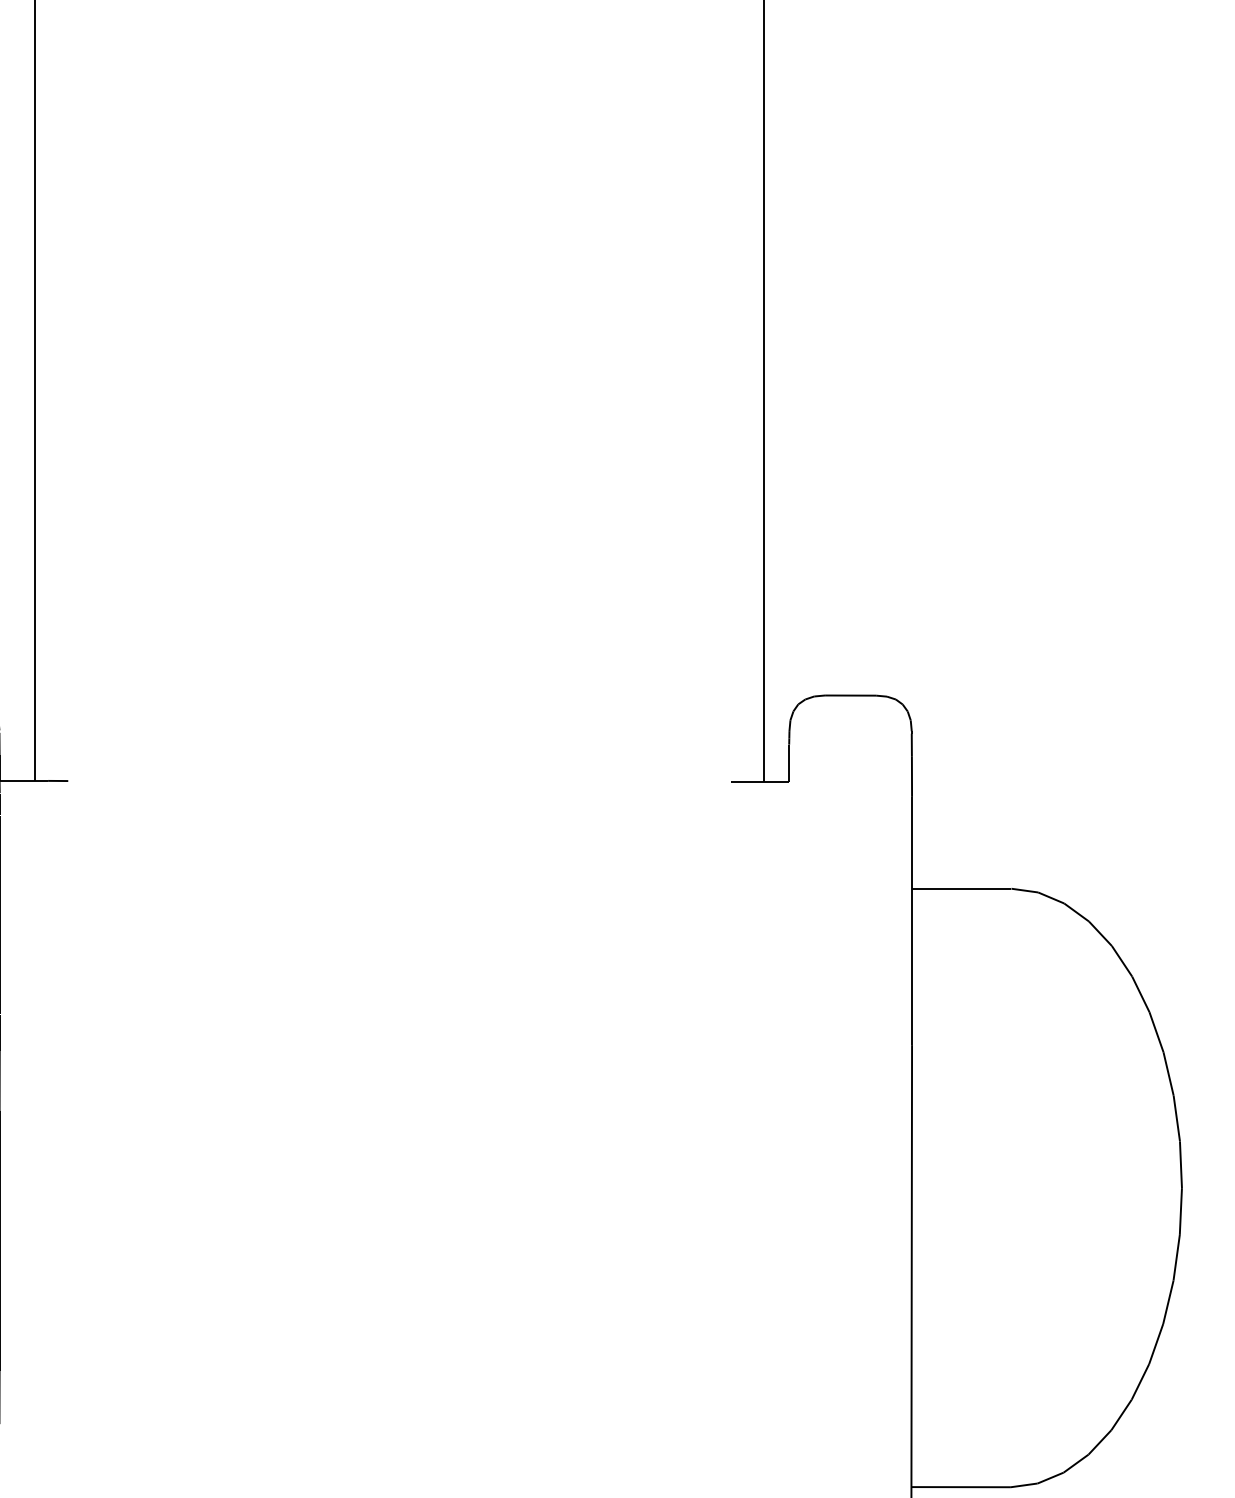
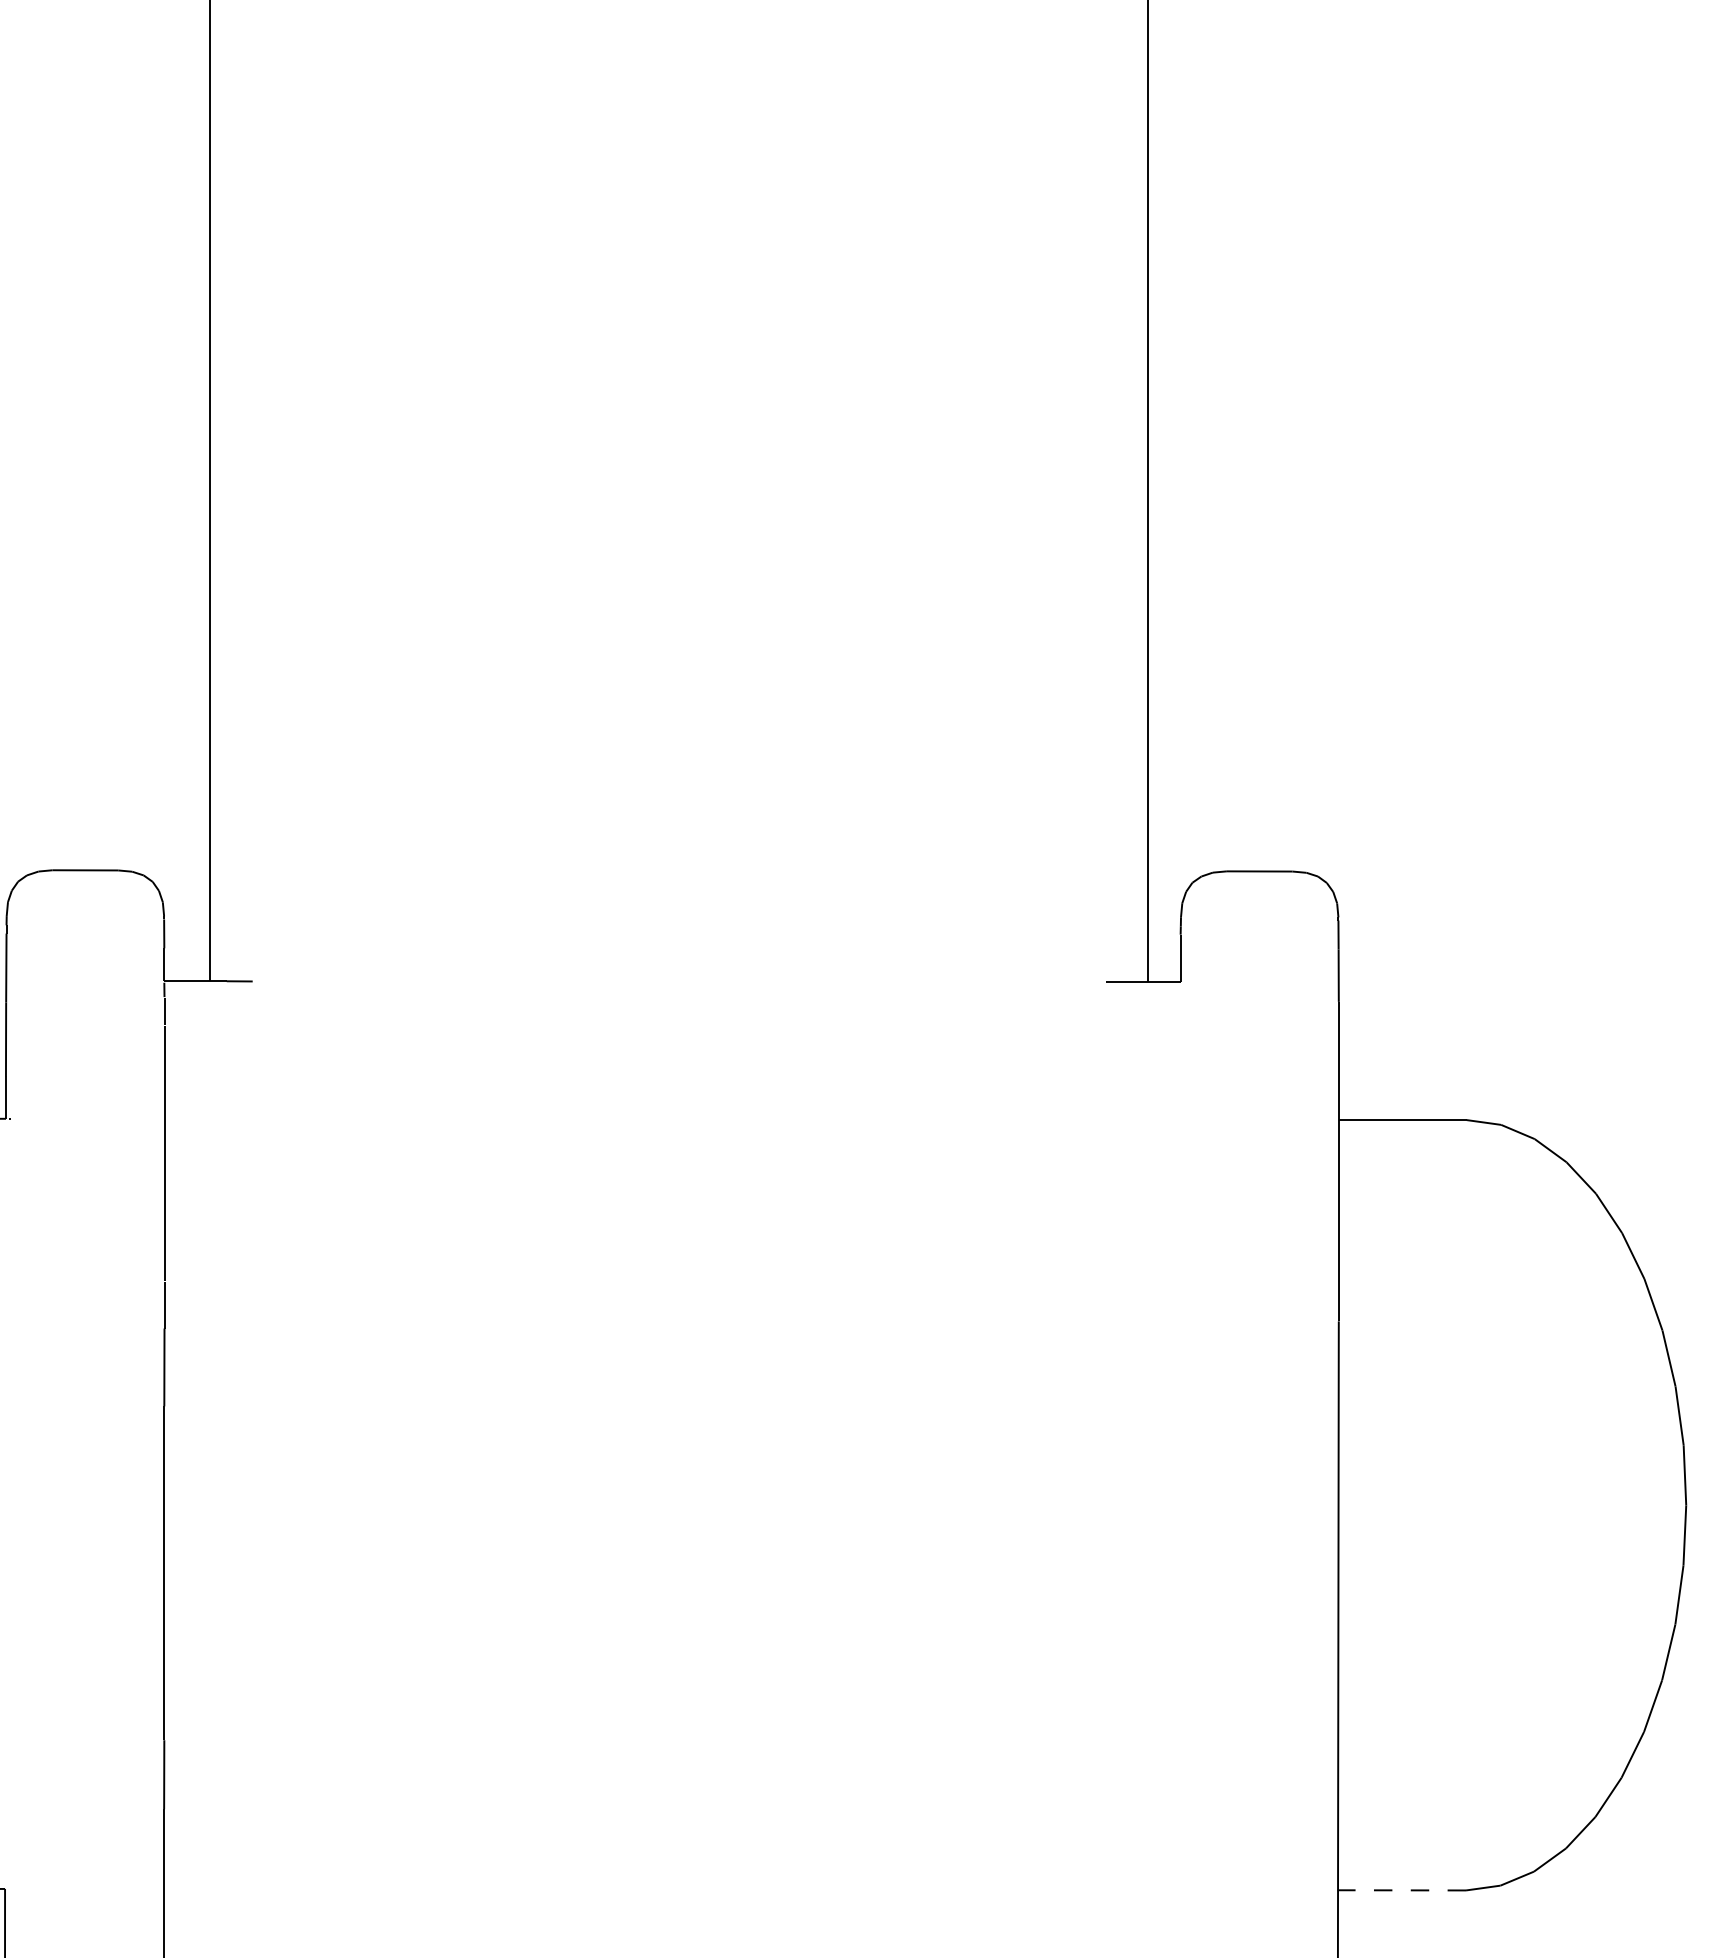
line: (960, 1487) -> (1401, 1890), solid -> dashed

